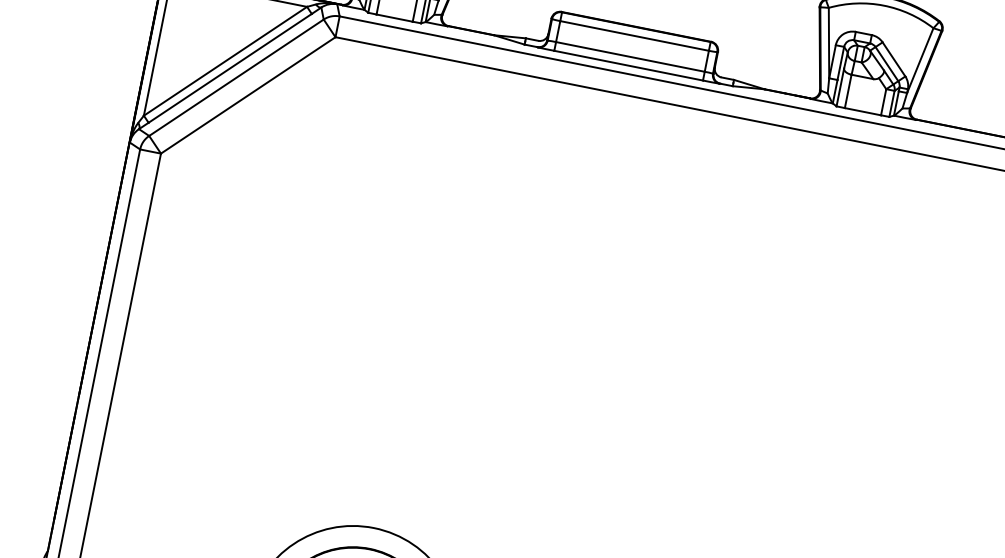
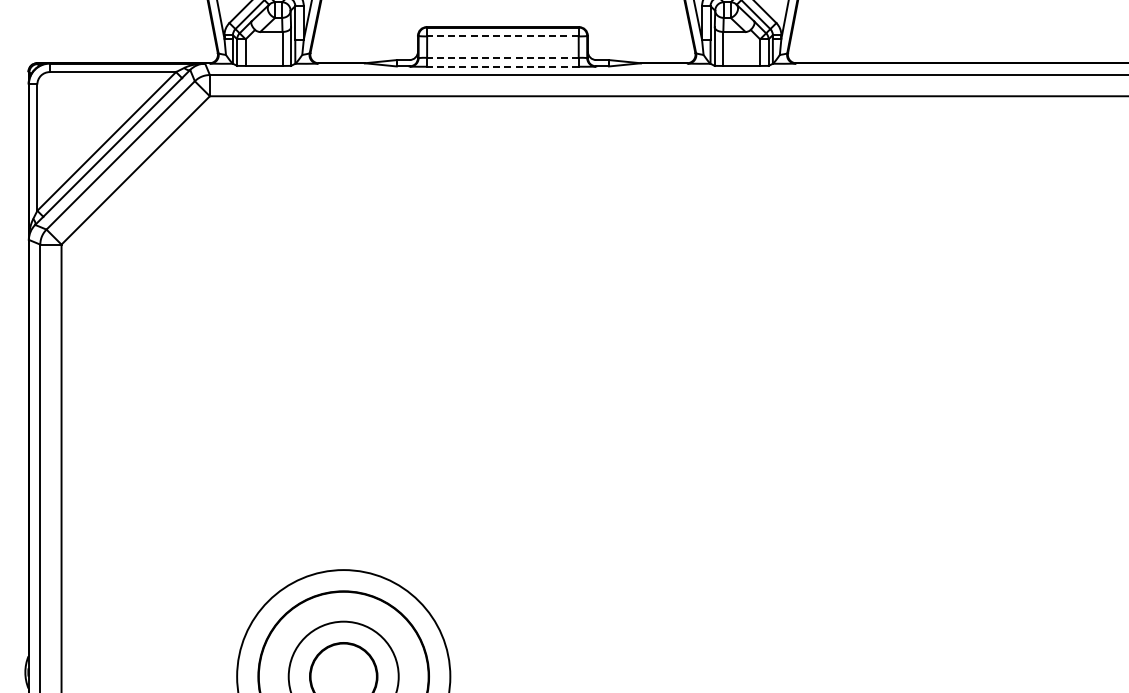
line: (634, 35) -> (502, 36), solid -> dashed
line: (630, 56) -> (502, 57), solid -> dashed
line: (628, 65) -> (502, 66), solid -> dashed

